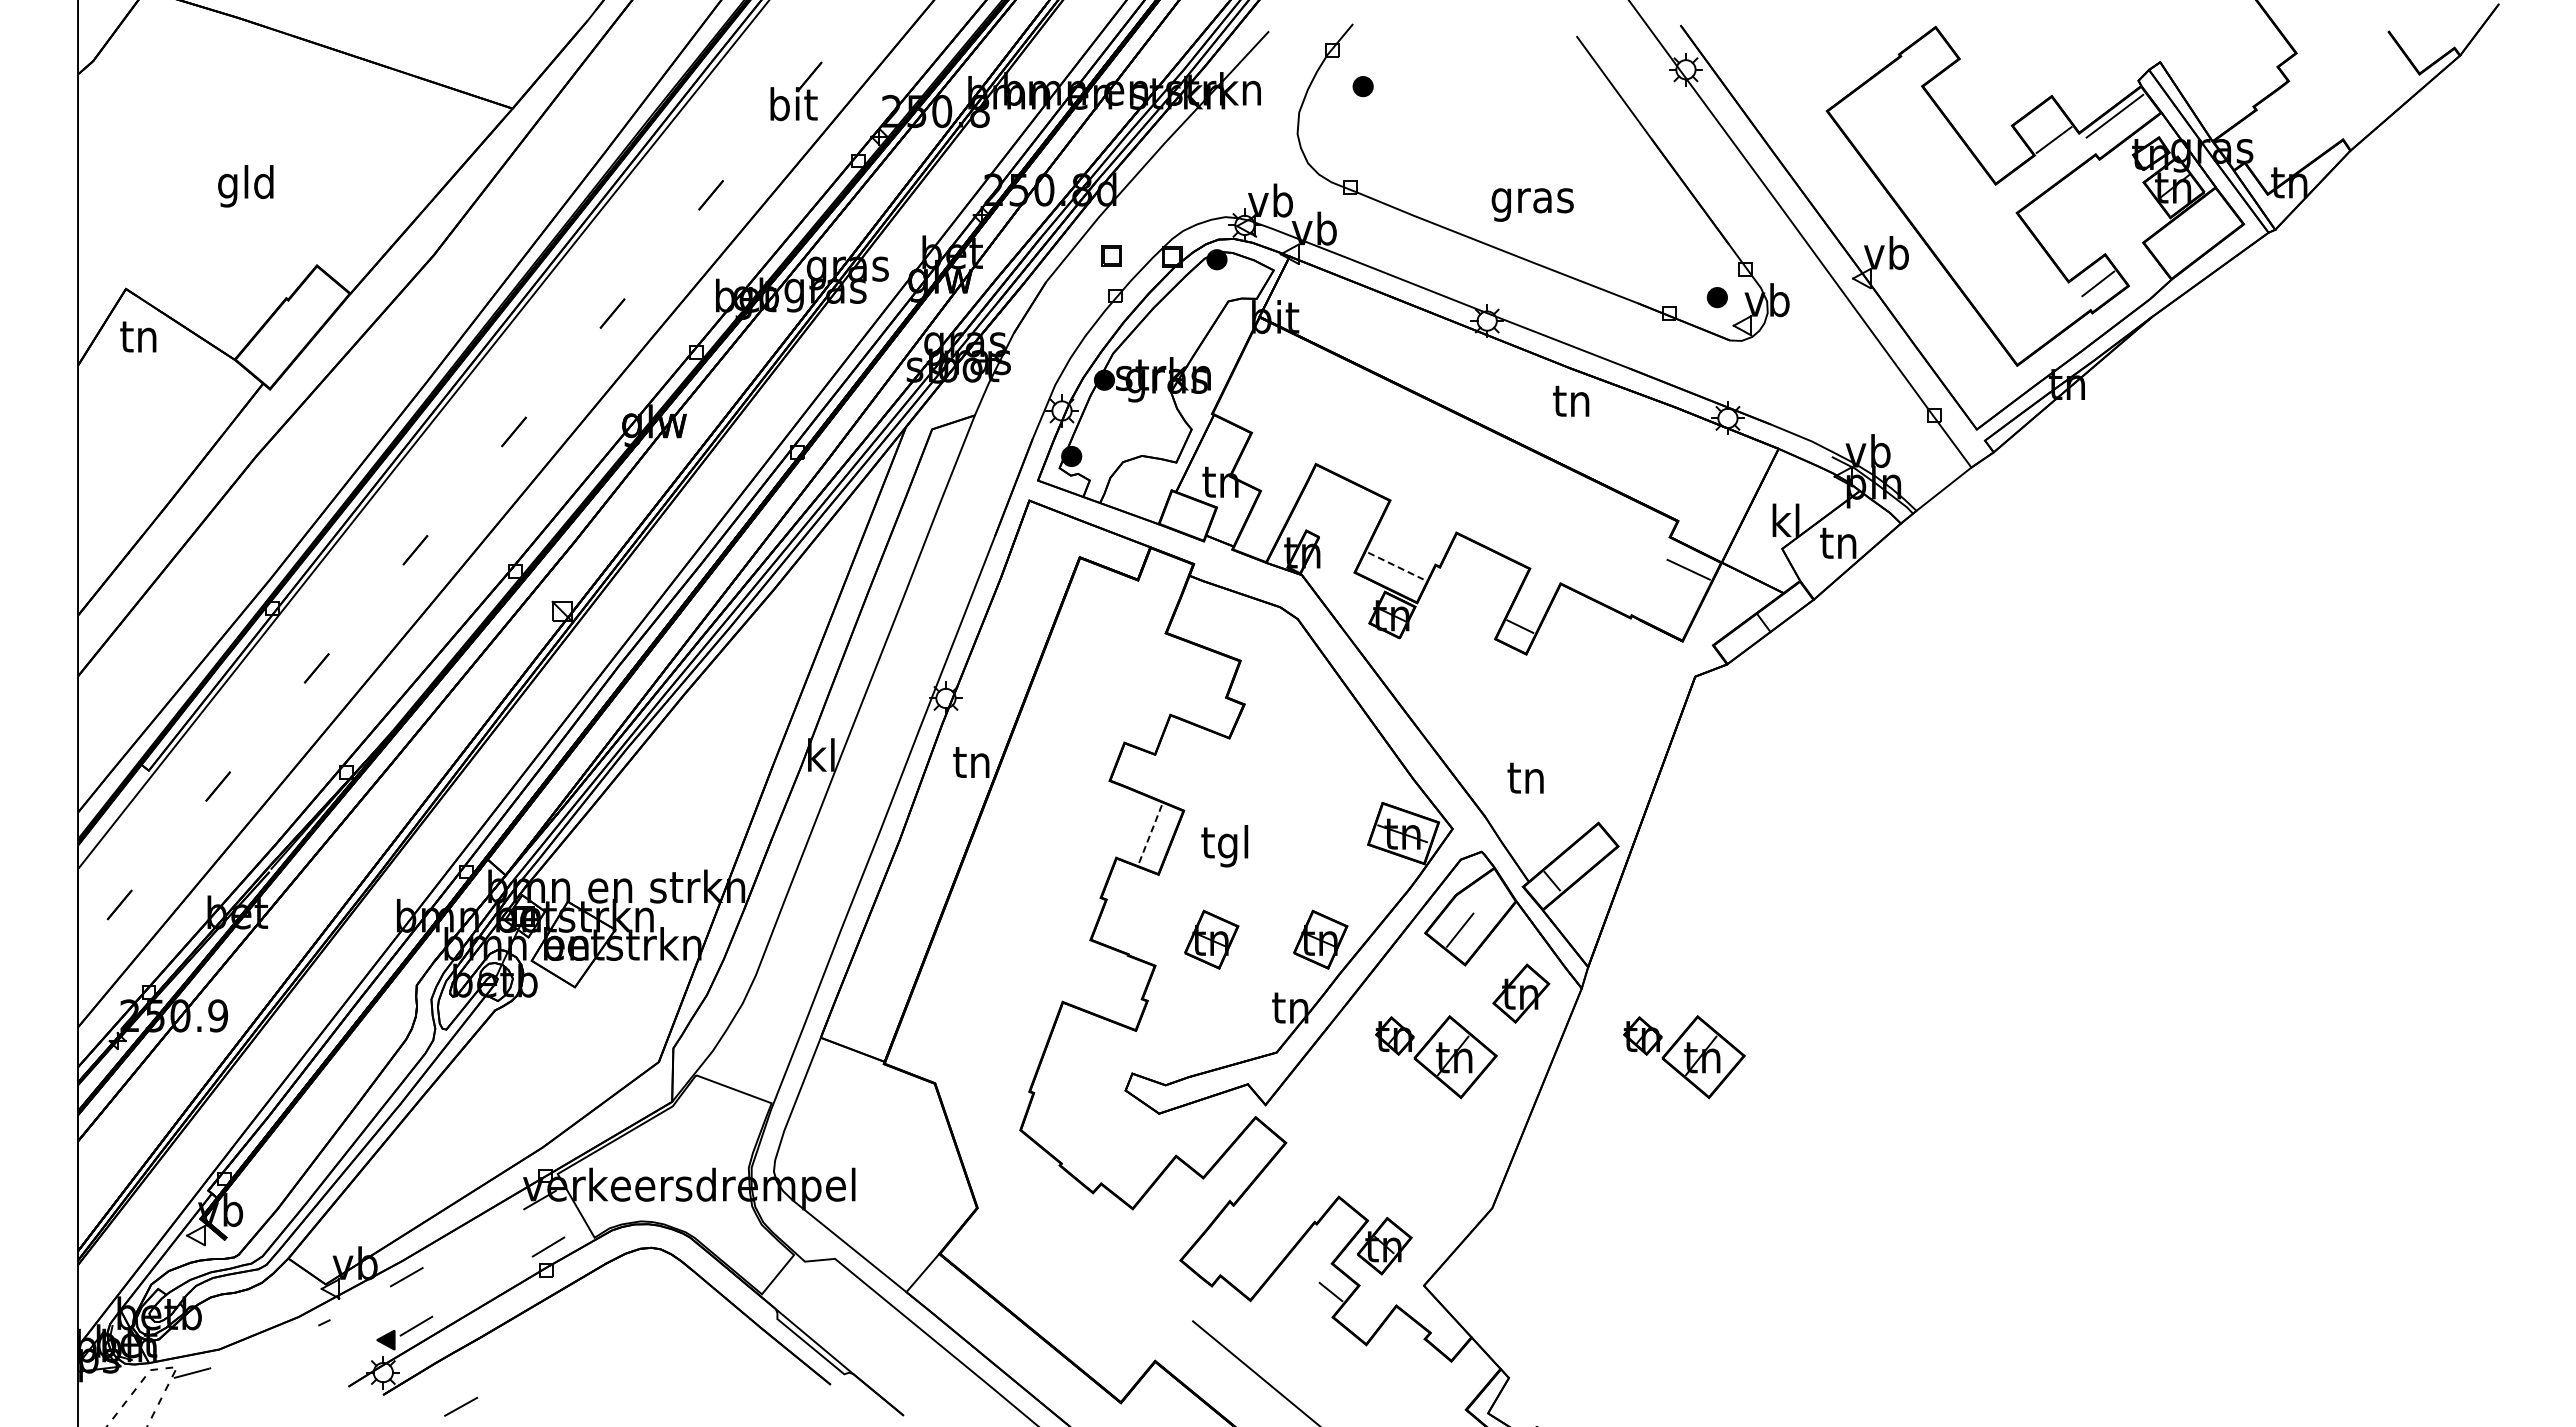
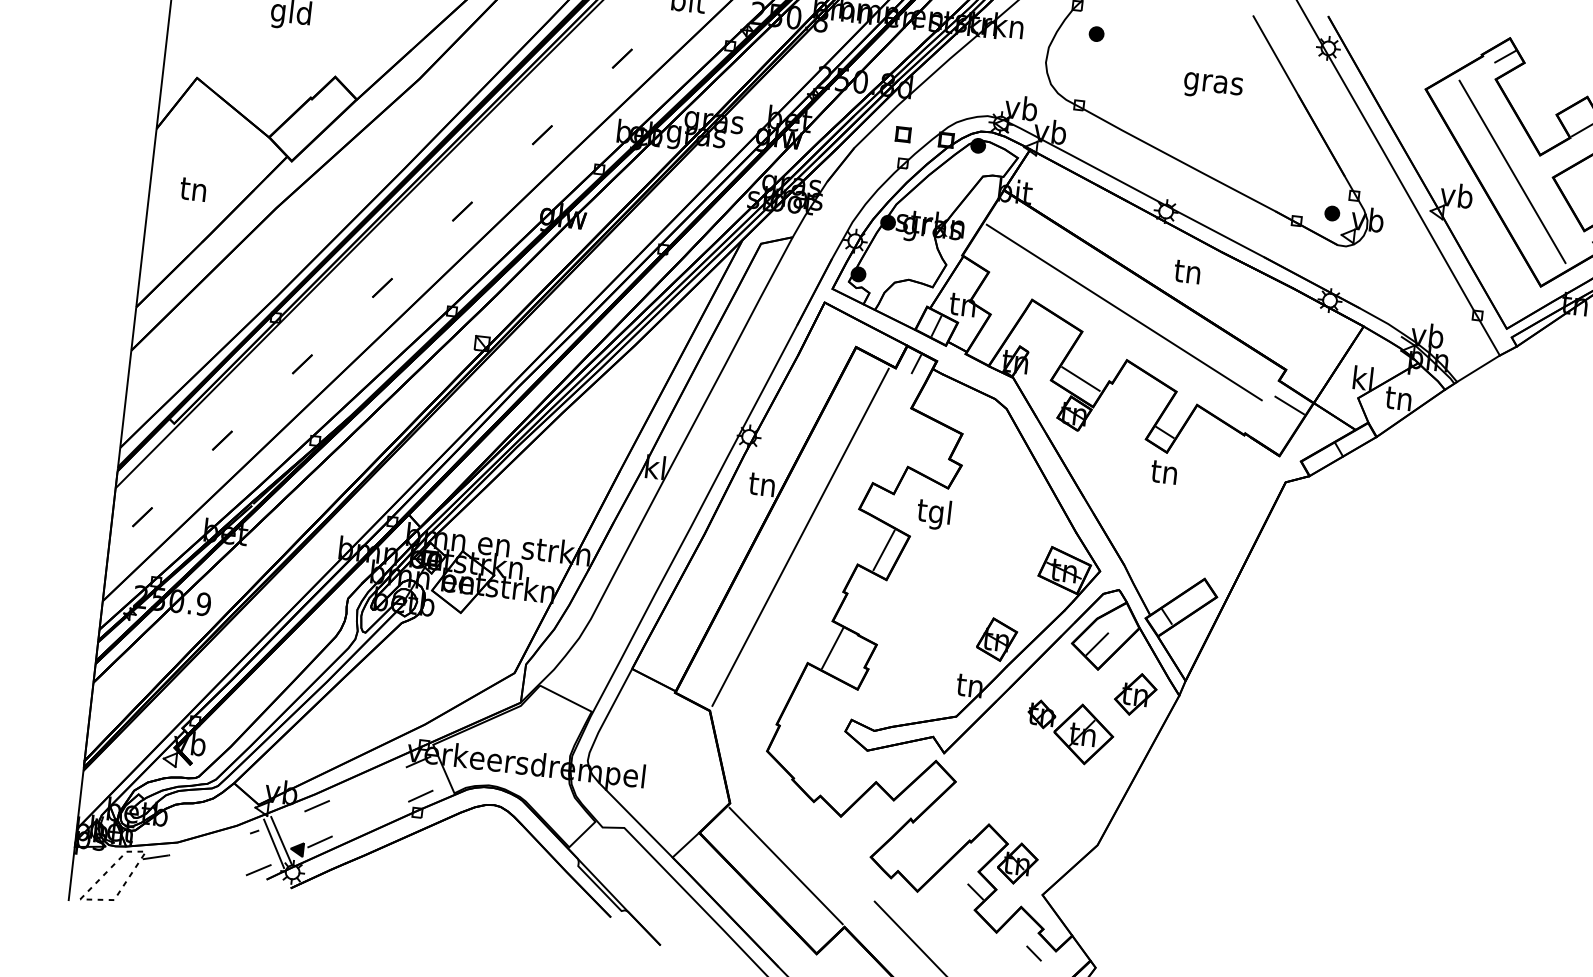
line: (1931, 52) -> (1505, 56), added
text: (1532, 204) -> (1213, 86), moved
line: (1959, 211) -> (1512, 171), added
text: (138, 336) -> (193, 189), moved
text: (1571, 400) -> (1187, 271), moved
line: (1445, 466) -> (1124, 312), added
line: (1187, 515) -> (936, 326), added
line: (1395, 566) -> (1080, 379), dashed -> solid
line: (1165, 571) -> (916, 364), added
text: (1525, 777) -> (1164, 471), moved
line: (1032, 829) -> (800, 537), added
line: (1150, 834) -> (884, 550), dashed -> solid
text: (1224, 846) -> (933, 514), moved
part: (1211, 939) -> (919, 630), removed
line: (1094, 977) -> (832, 648), added
part: (1684, 1057) -> (1247, 753), removed
line: (1064, 1285) -> (785, 865), added
line: (362, 1330) -> (281, 840), added
line: (352, 1335) -> (273, 843), added
line: (1421, 1367) -> (1034, 953), added
line: (461, 1406) -> (259, 869), moved

